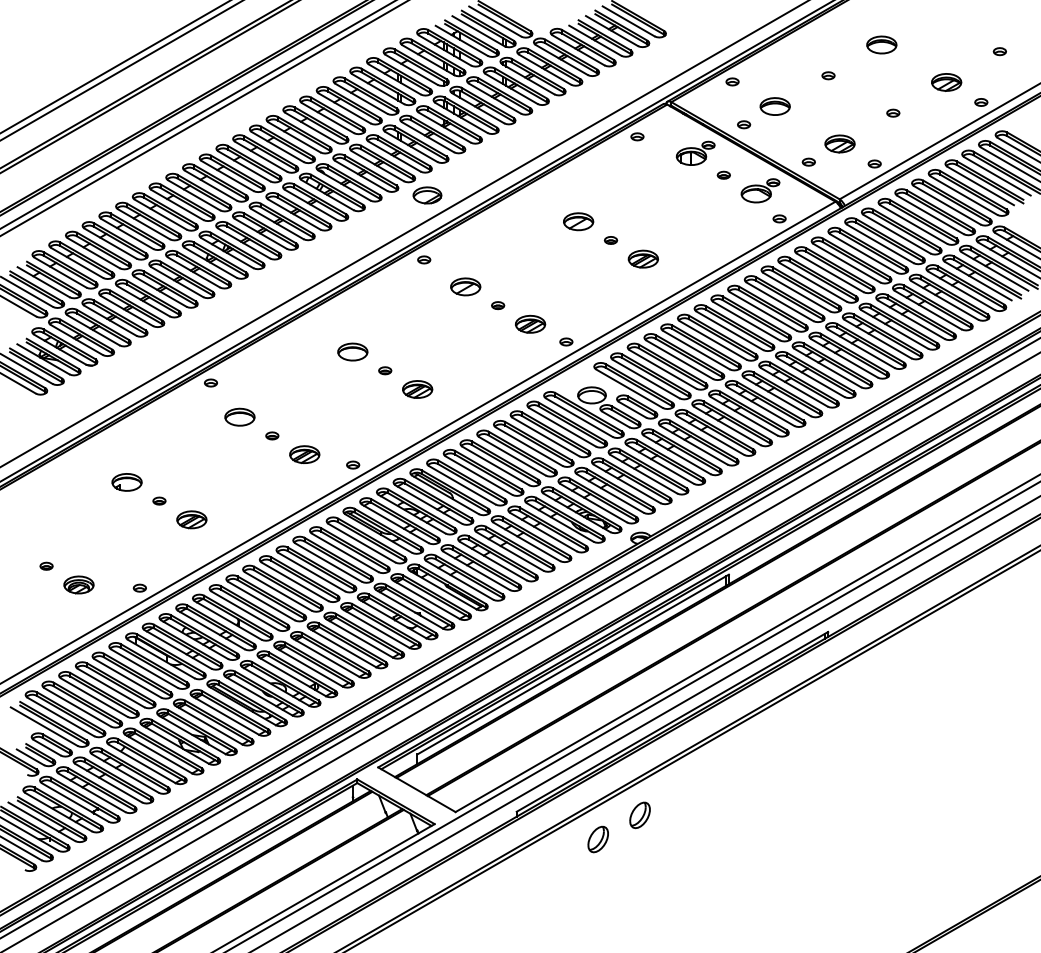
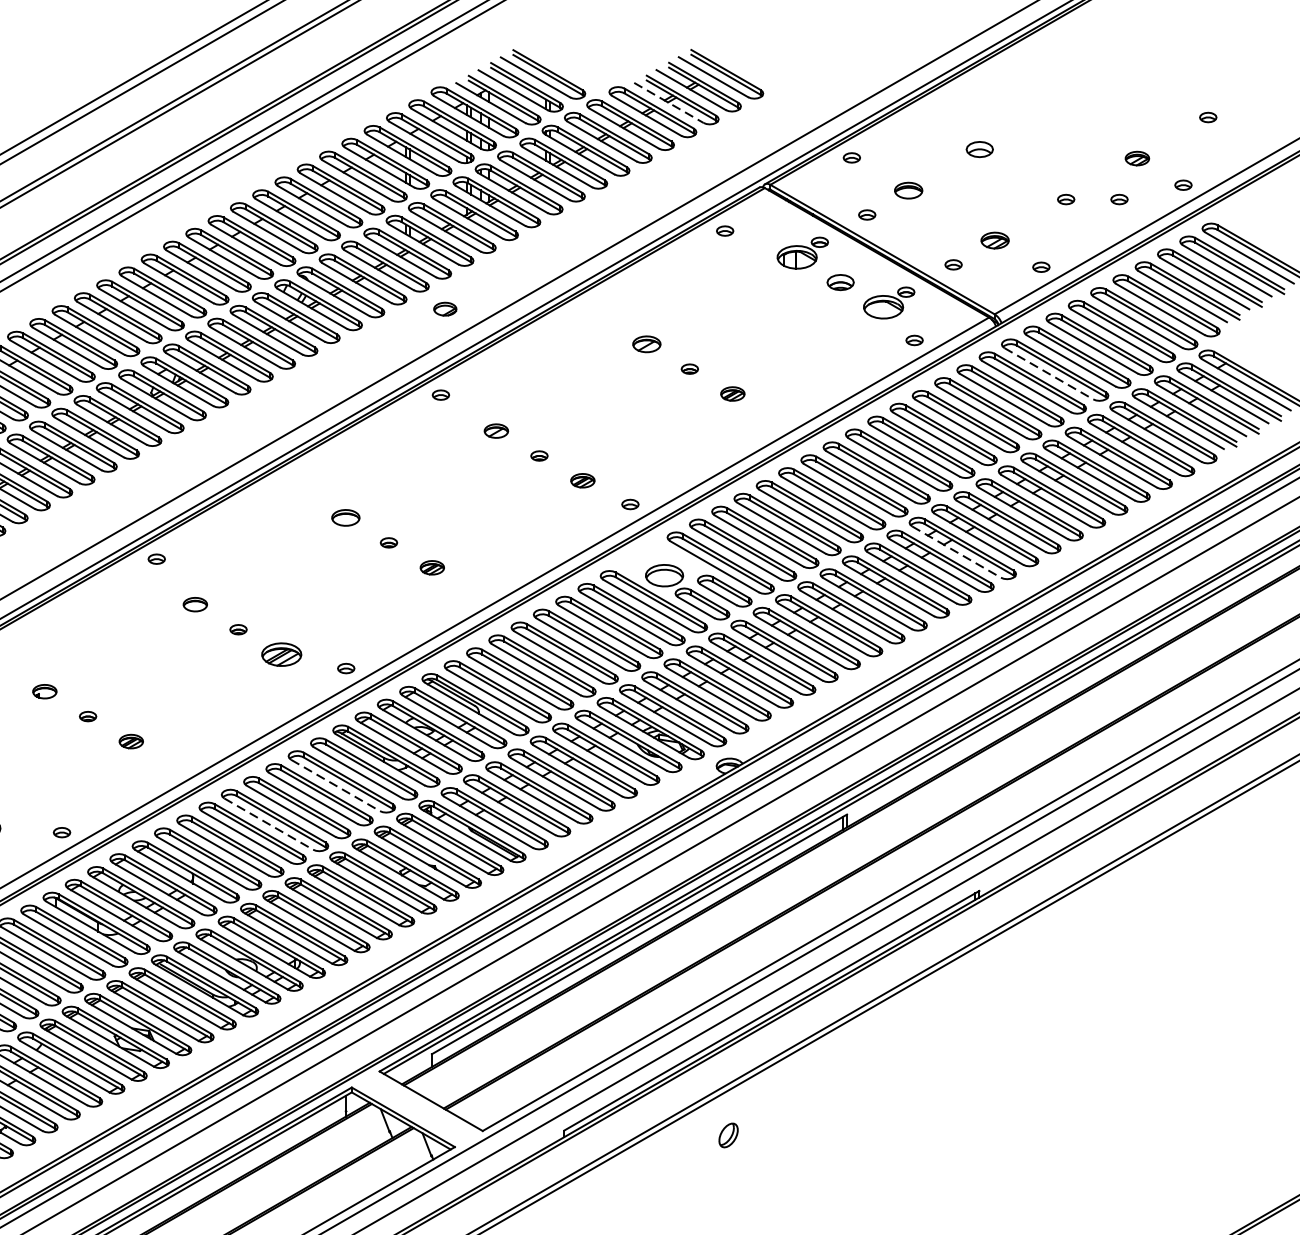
line: (595, 40) -> (669, 102), solid -> dashed
part: (881, 44) -> (1050, 107), removed
part: (828, 75) -> (979, 149), size x1.6
part: (946, 82) -> (1137, 158), size x0.6
part: (774, 106) -> (907, 190), size x0.7
part: (933, 112) -> (1119, 198), added
part: (839, 143) -> (994, 239), size x0.7
part: (723, 174) -> (839, 281), size x1.6
part: (427, 195) -> (445, 309), size x0.6
part: (578, 221) -> (646, 343), size x0.7
line: (880, 244) -> (1049, 374), solid -> dashed
part: (642, 258) -> (731, 393), size x0.6
part: (465, 286) -> (495, 430), size x0.6
part: (530, 323) -> (582, 479), size x0.6
part: (352, 351) -> (345, 517), size x0.7
line: (811, 377) -> (957, 551), solid -> dashed
part: (417, 389) -> (431, 567), size x0.6
part: (239, 416) -> (194, 603), size x0.6
part: (126, 482) -> (44, 691), size x0.6
part: (191, 519) -> (130, 741), size x0.6
line: (345, 553) -> (336, 786), solid -> dashed
line: (295, 582) -> (269, 825), solid -> dashed
part: (639, 815) -> (727, 1135), size x0.7
part: (597, 839) -> (671, 1167), removed

